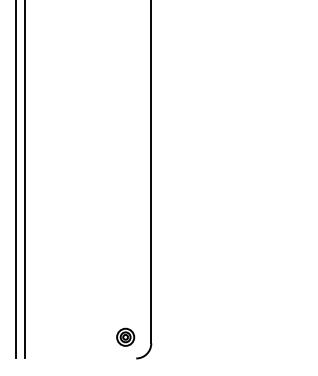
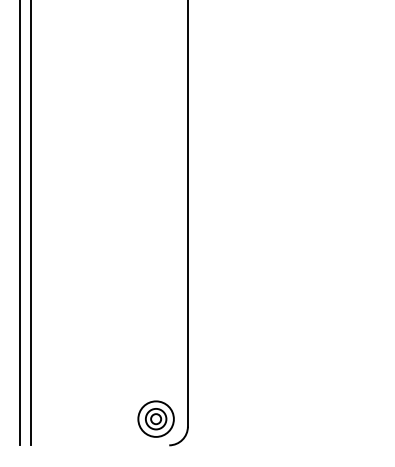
part: (125, 336) -> (155, 418), size x1.67

